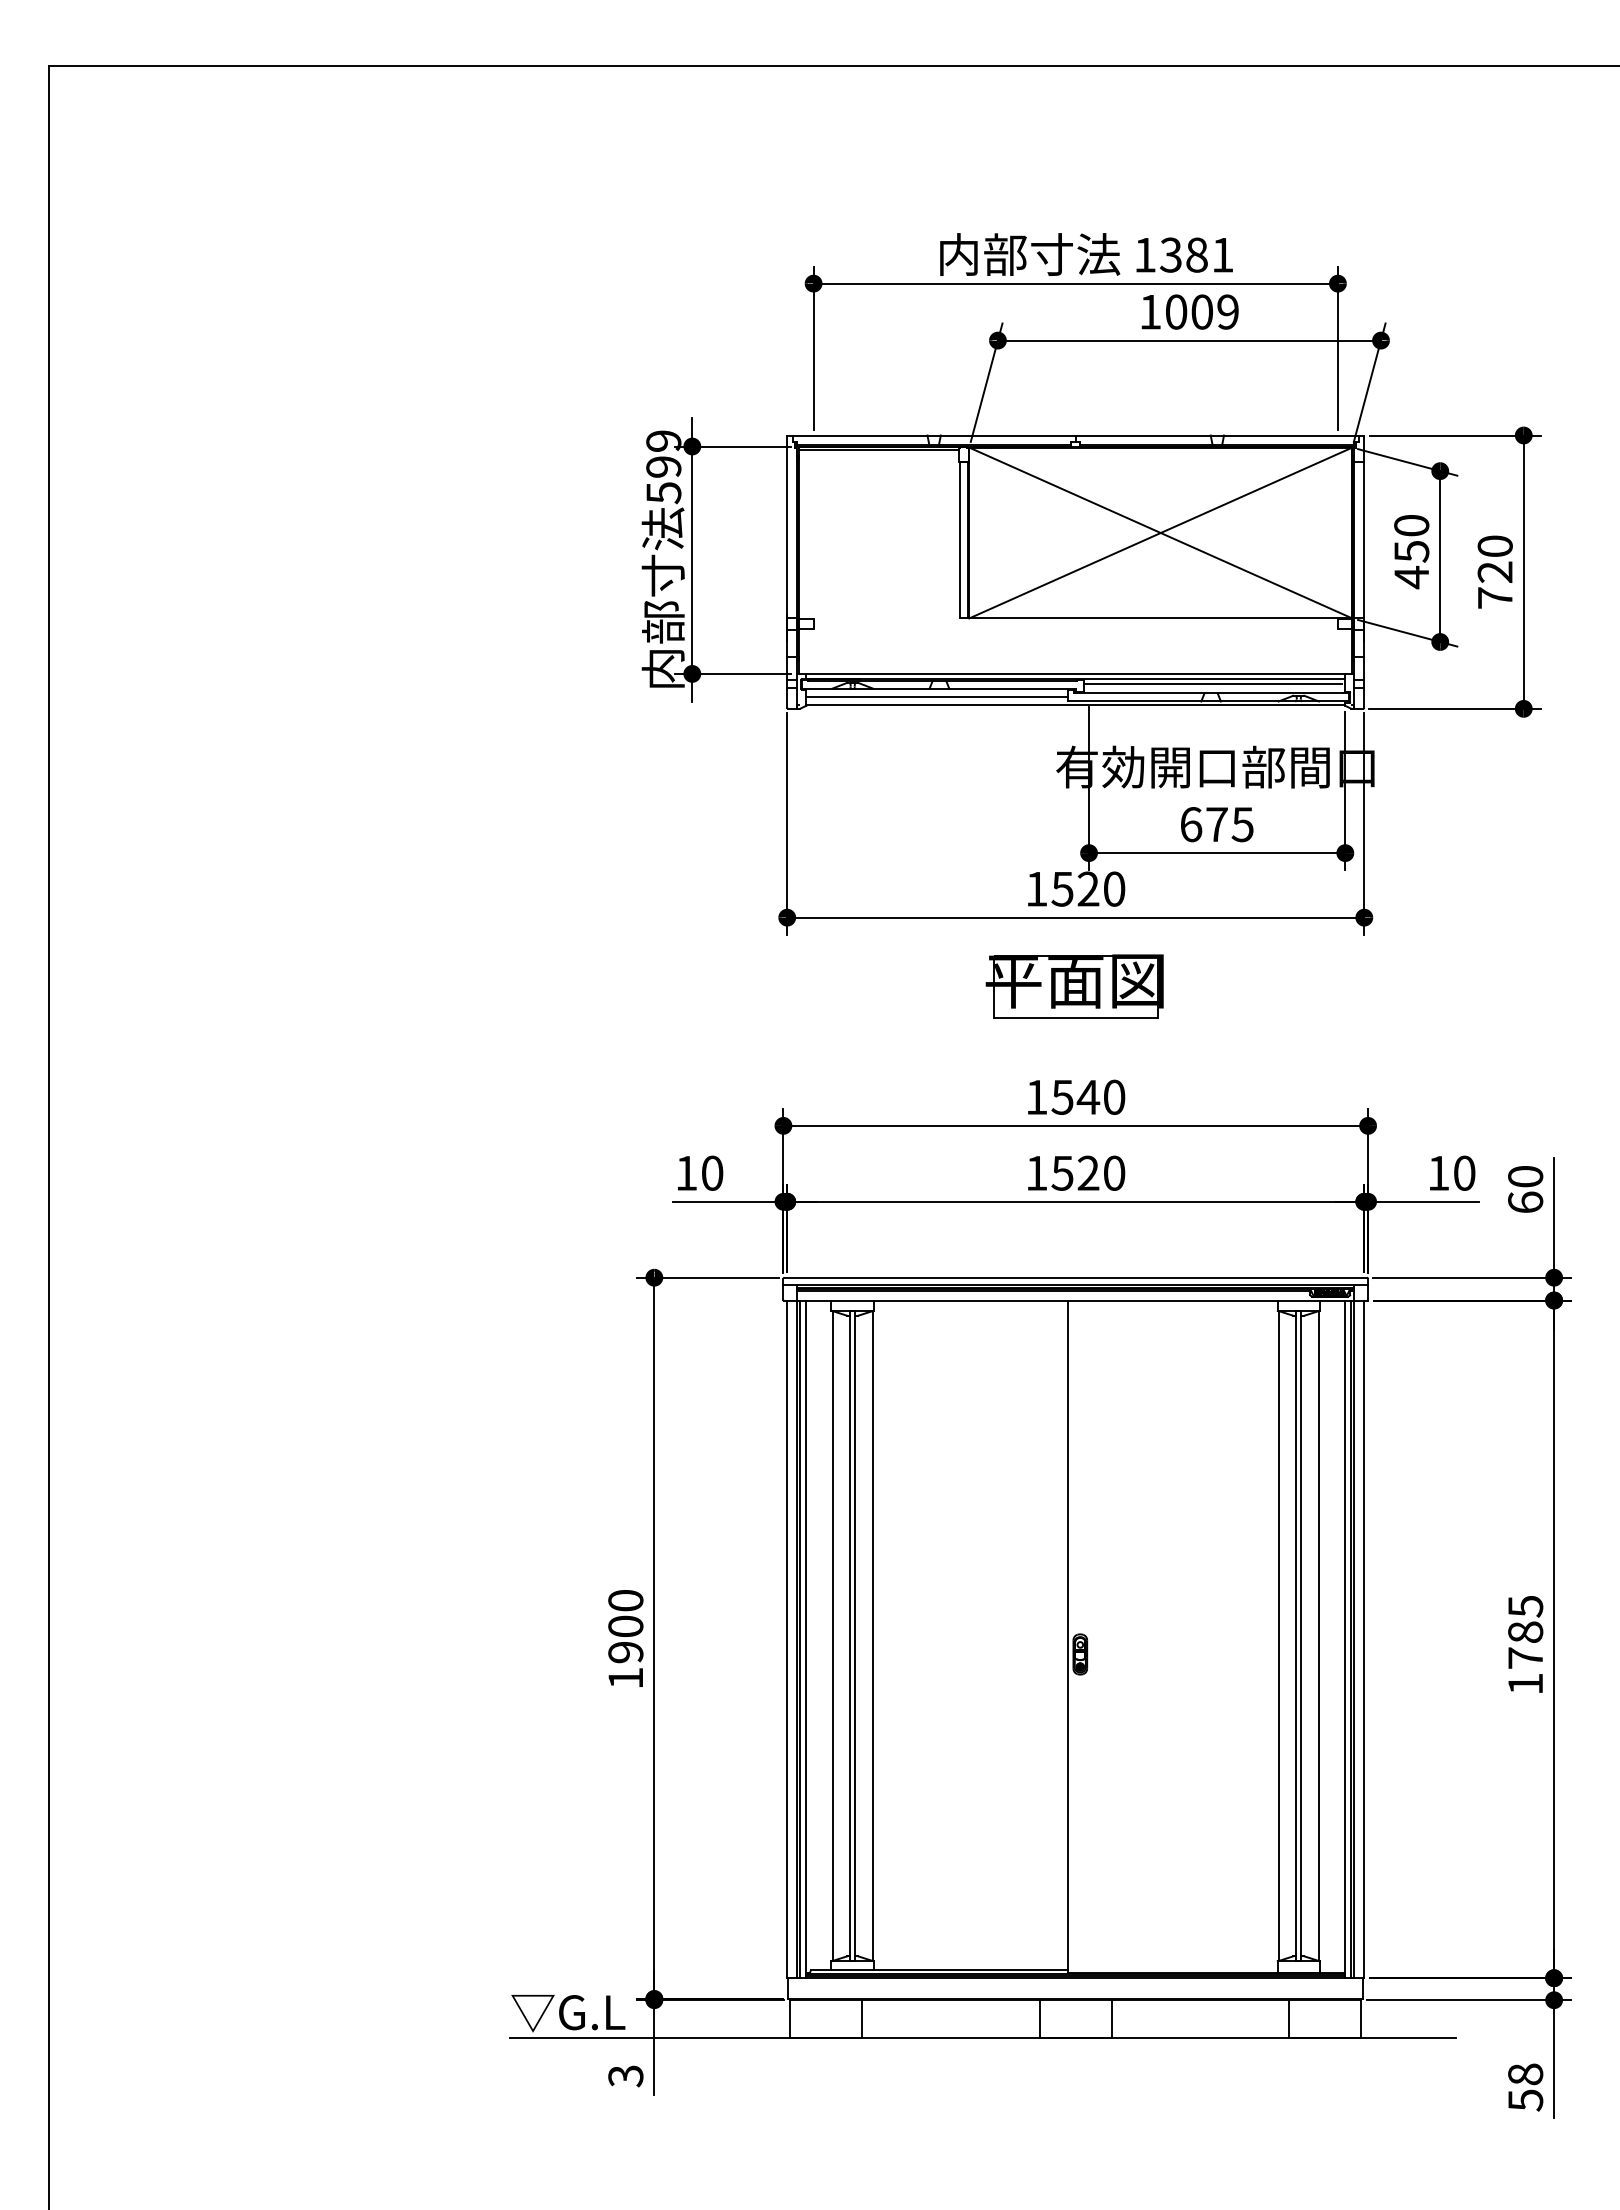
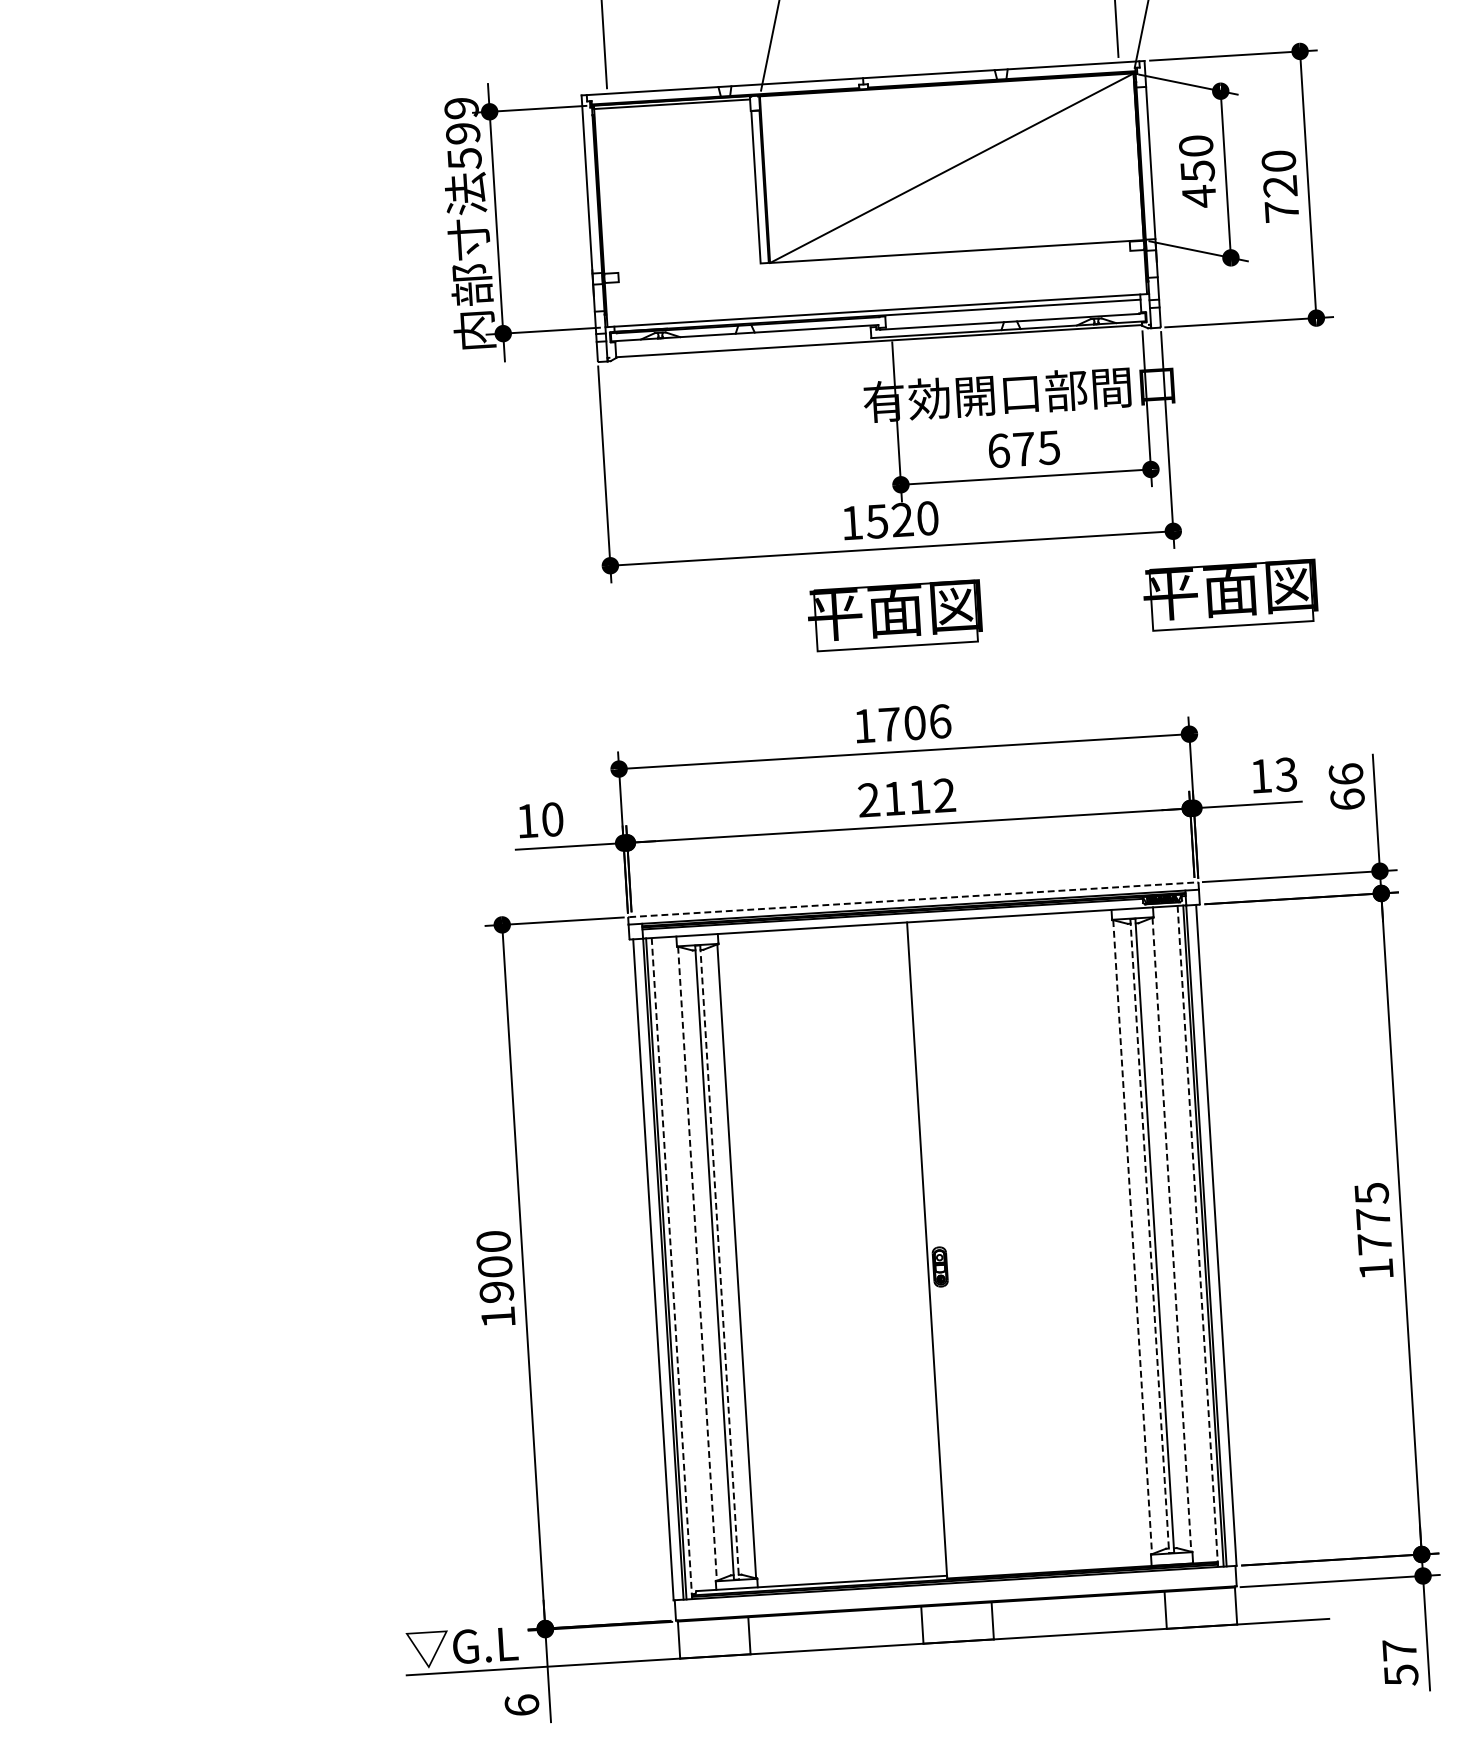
line: (1160, 532) -> (951, 167), removed
line: (1212, 684) -> (1011, 312), removed
line: (936, 697) -> (742, 342), removed
part: (1418, 986) -> (1230, 595), added
text: (1088, 1096) -> (914, 722), 1540 -> 1706
text: (1075, 1172) -> (906, 797), 1520 -> 2112
text: (1464, 1172) -> (1286, 773), 10 -> 13
text: (1525, 1176) -> (1345, 774), 60 -> 66
line: (1076, 1277) -> (914, 899), solid -> dashed
text: (1525, 1631) -> (1373, 1218), 1785 -> 1775
line: (832, 1636) -> (697, 1264), solid -> dashed
line: (855, 1636) -> (719, 1262), solid -> dashed
line: (1278, 1636) -> (1132, 1237), solid -> dashed
line: (1296, 1636) -> (1150, 1236), solid -> dashed
line: (1318, 1636) -> (1171, 1235), solid -> dashed
line: (806, 1639) -> (672, 1268), solid -> dashed
line: (1345, 1639) -> (1198, 1236), solid -> dashed
text: (1525, 2074) -> (1399, 1650), 58 -> 57
text: (625, 2076) -> (521, 1705), 3 -> 6

